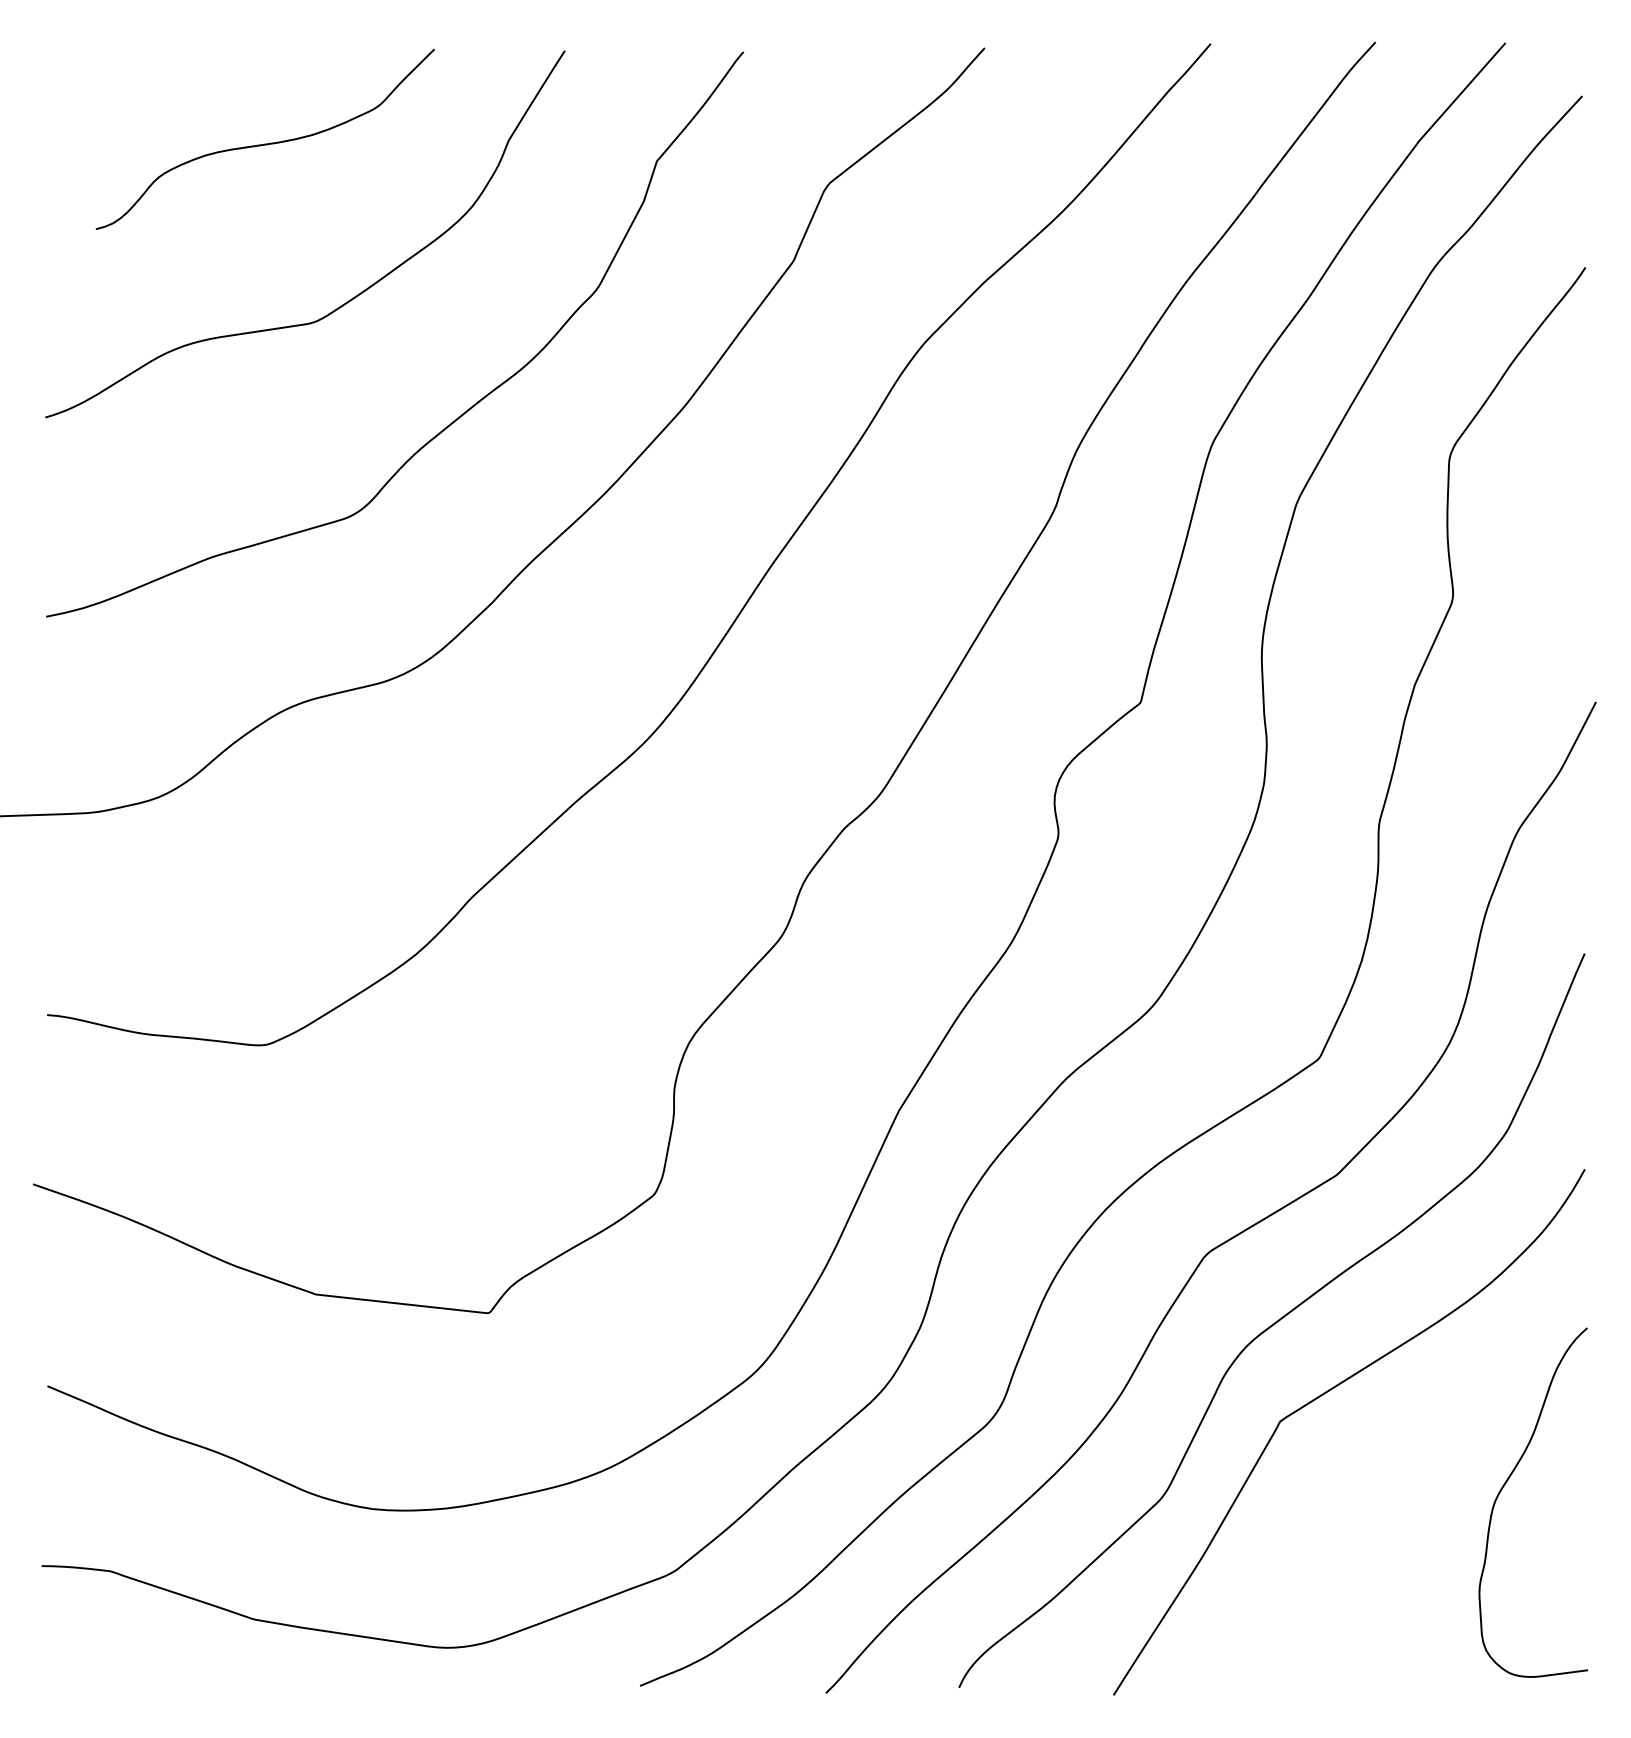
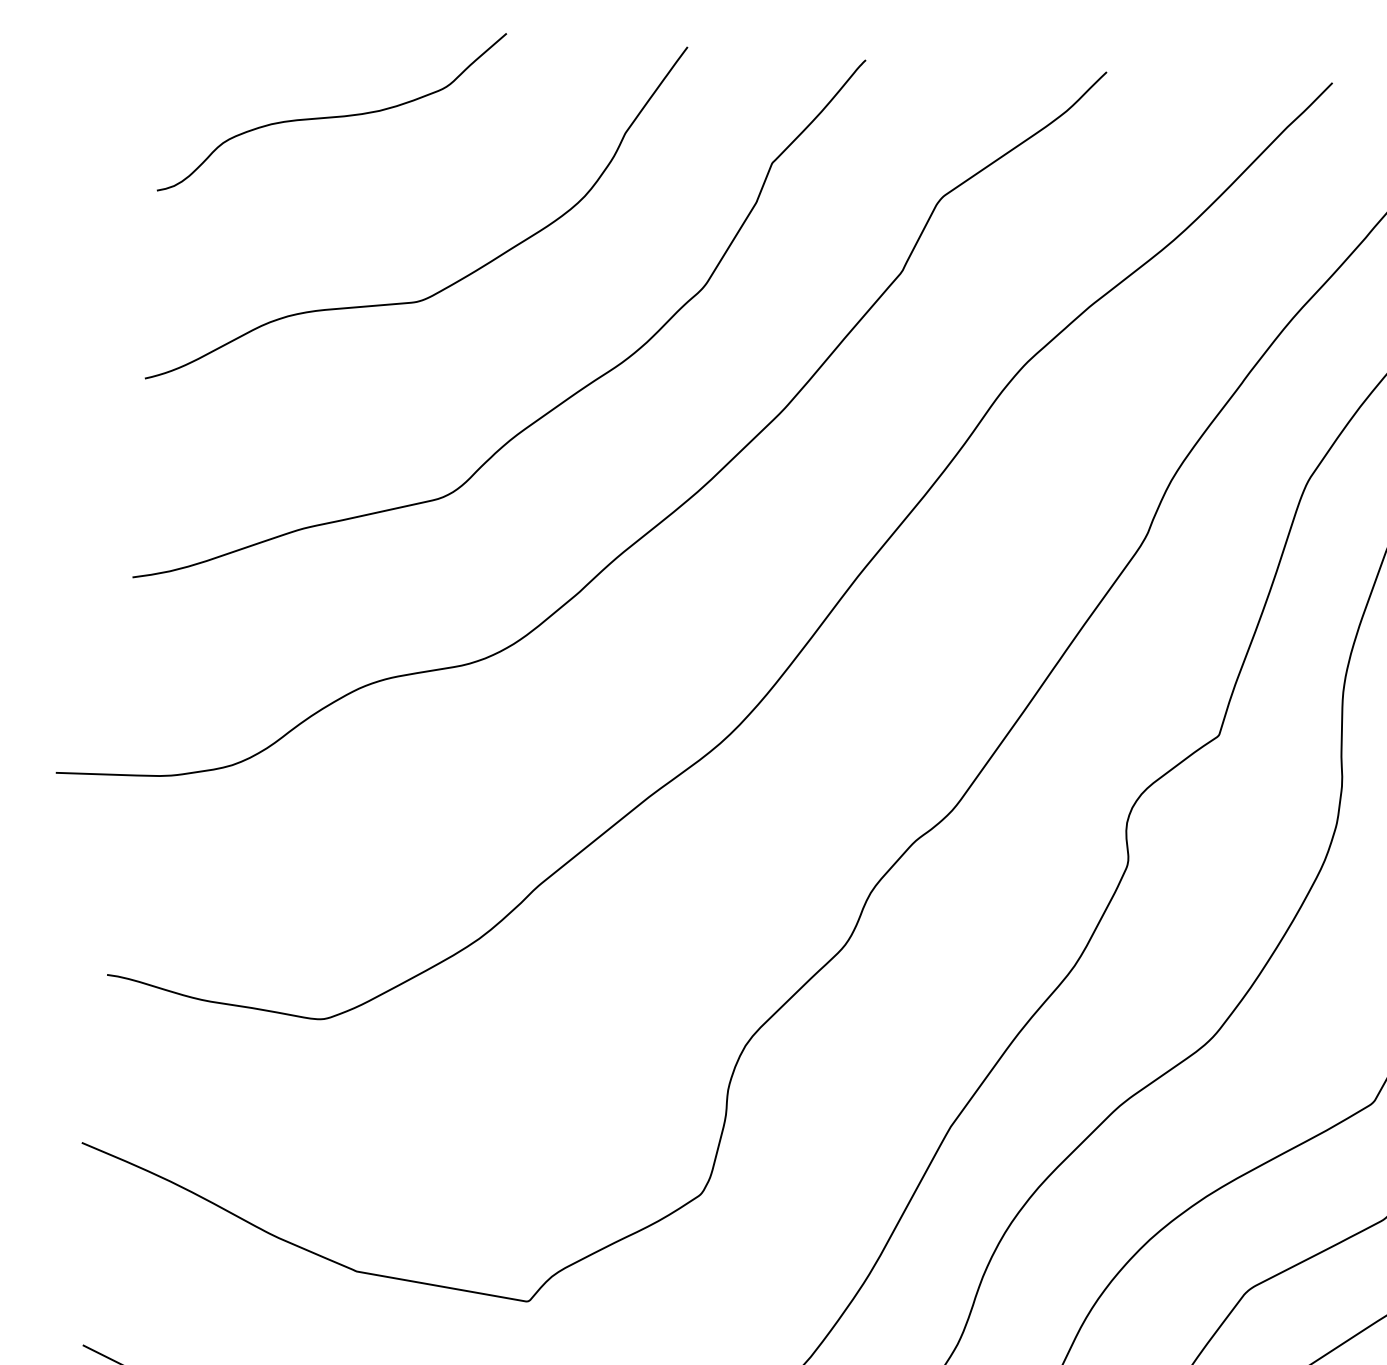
curve: (264, 143) -> (330, 116), moved

